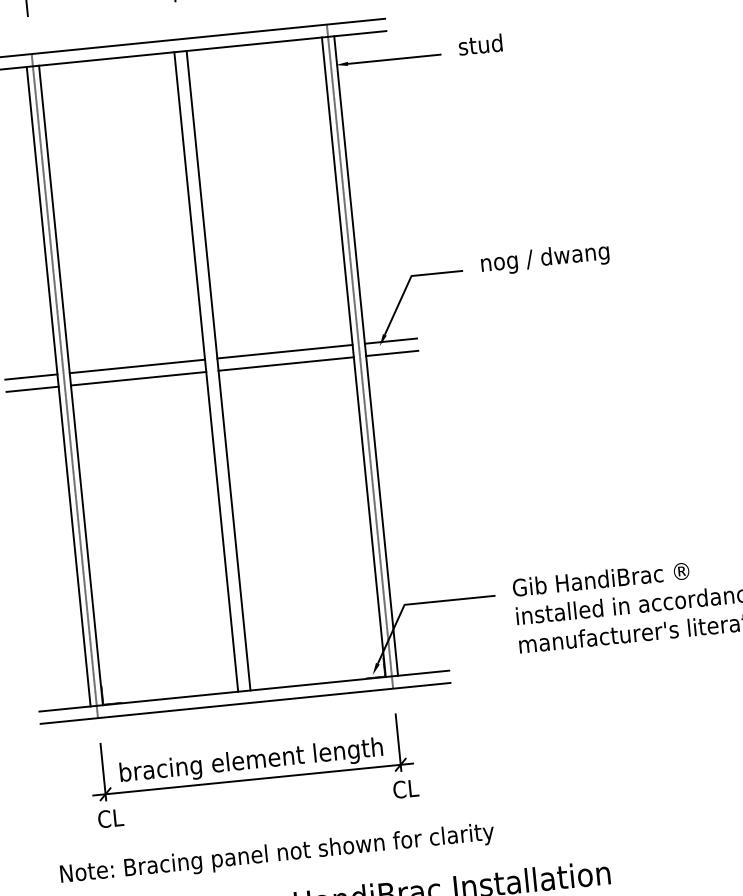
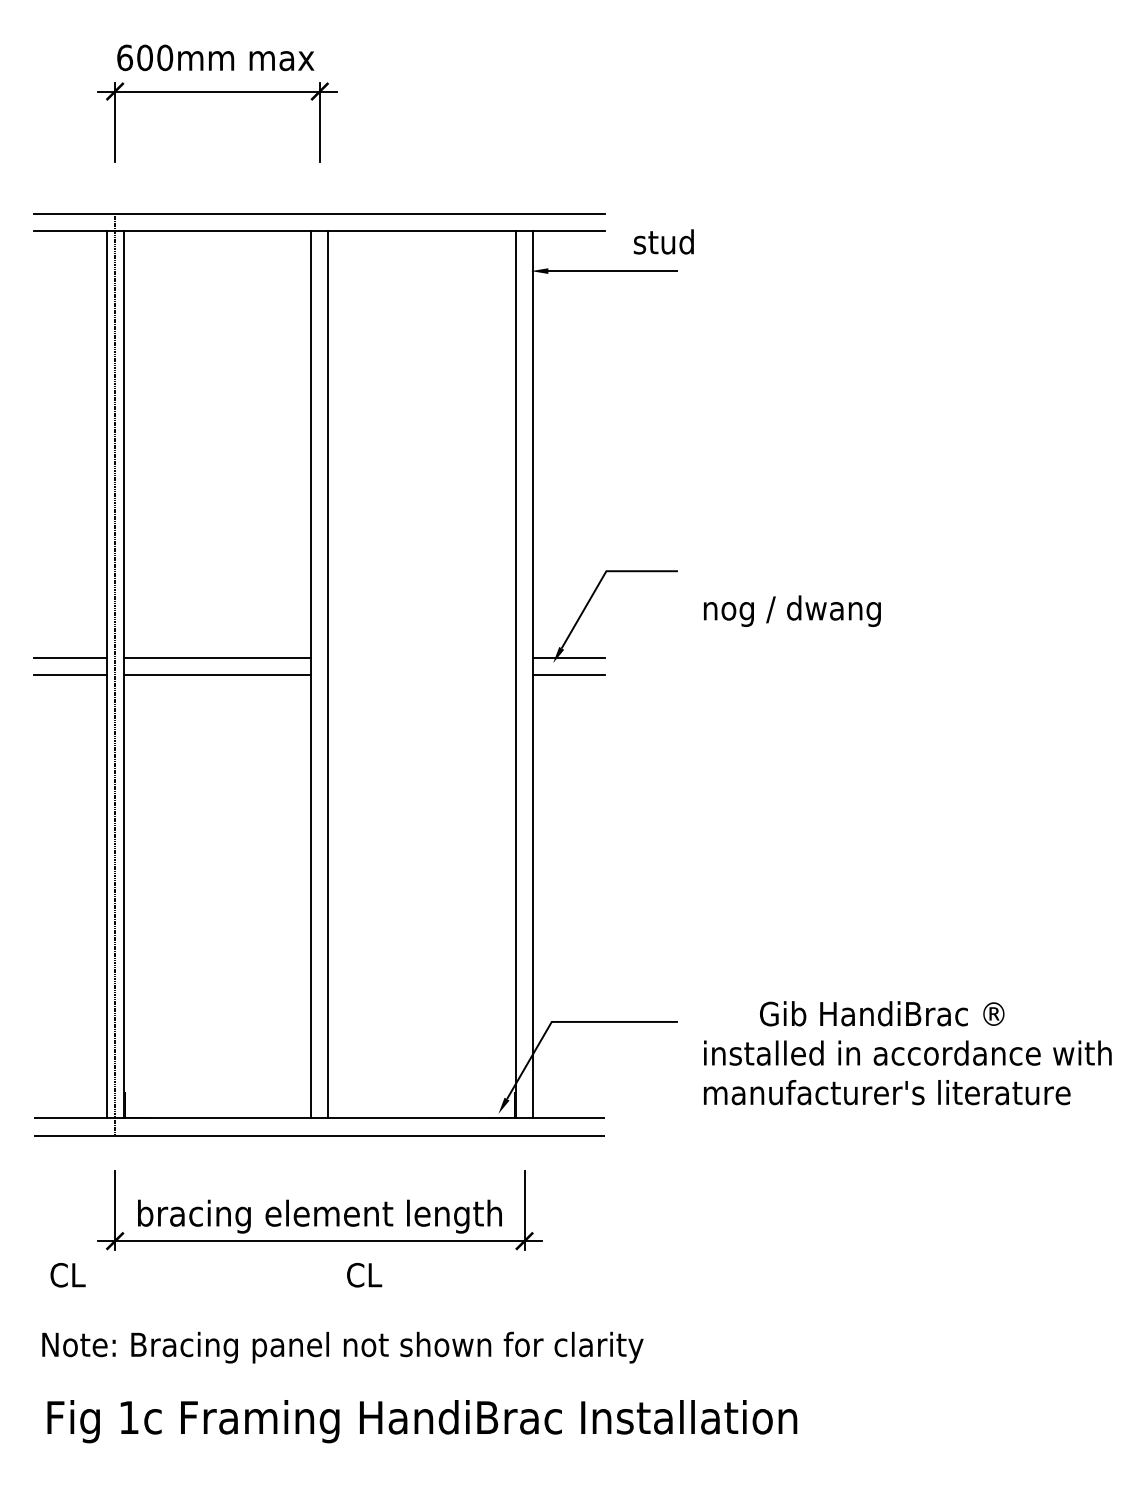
text: (480, 44) -> (663, 241), moved
text: (545, 258) -> (792, 610), moved
line: (285, 351) -> (422, 657), removed
line: (359, 356) -> (524, 674), removed
line: (286, 363) -> (422, 674), removed
text: (601, 579) -> (882, 1013), moved
text: (405, 788) -> (364, 1274), moved
text: (110, 818) -> (67, 1275), moved

